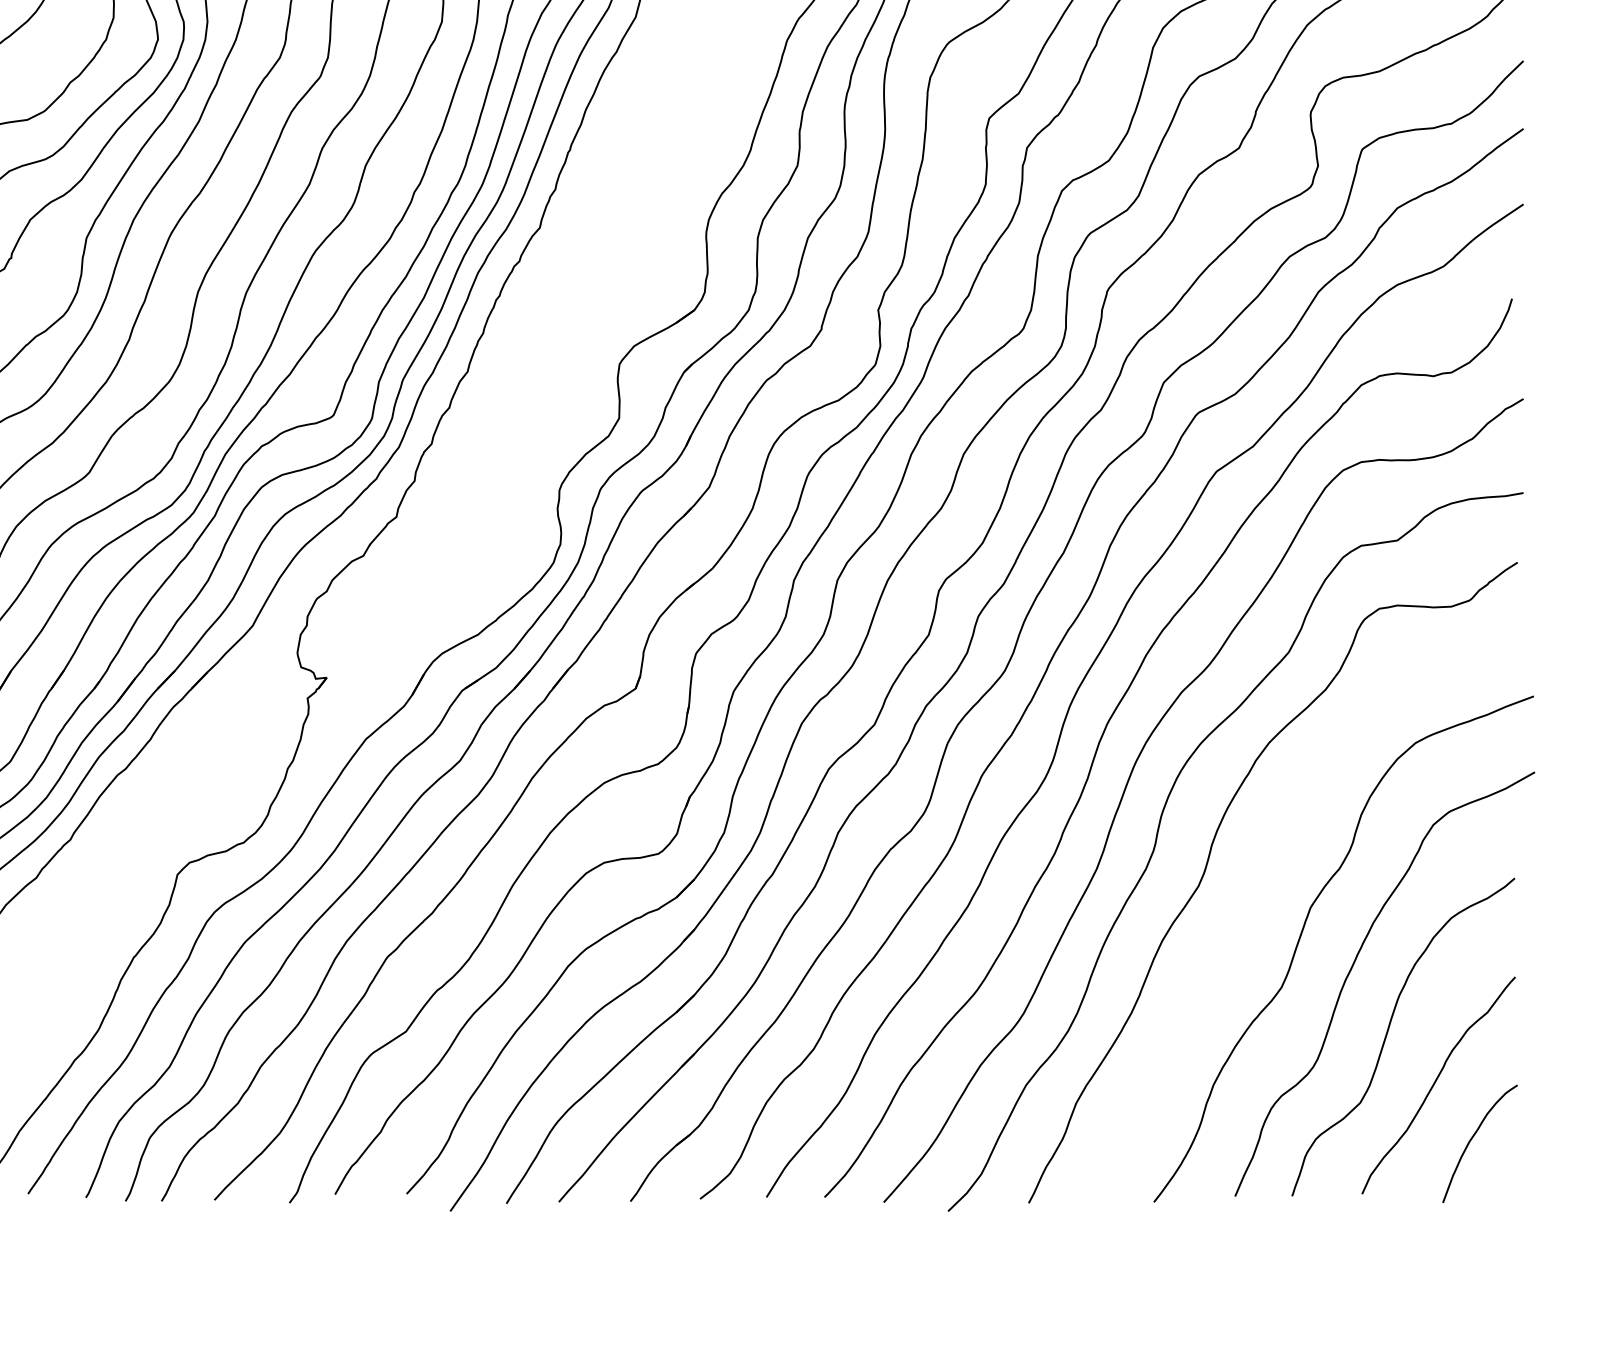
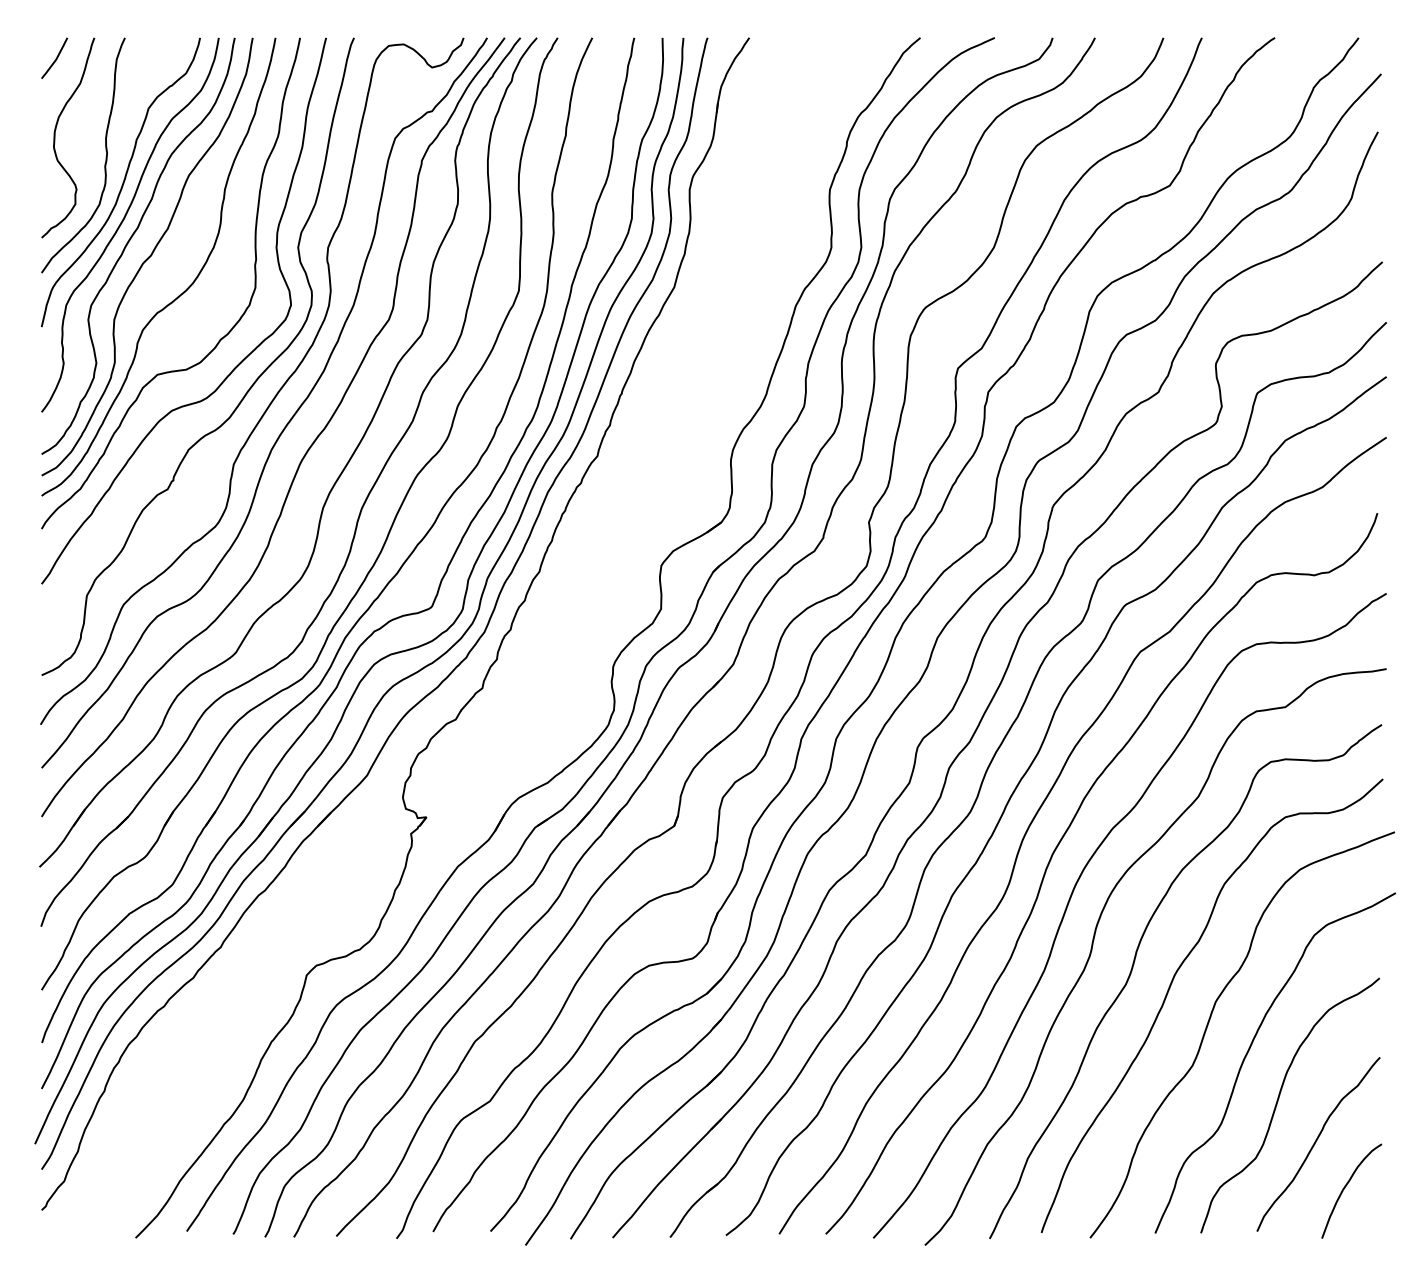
curve: (1254, 891) -> (1170, 988), added

